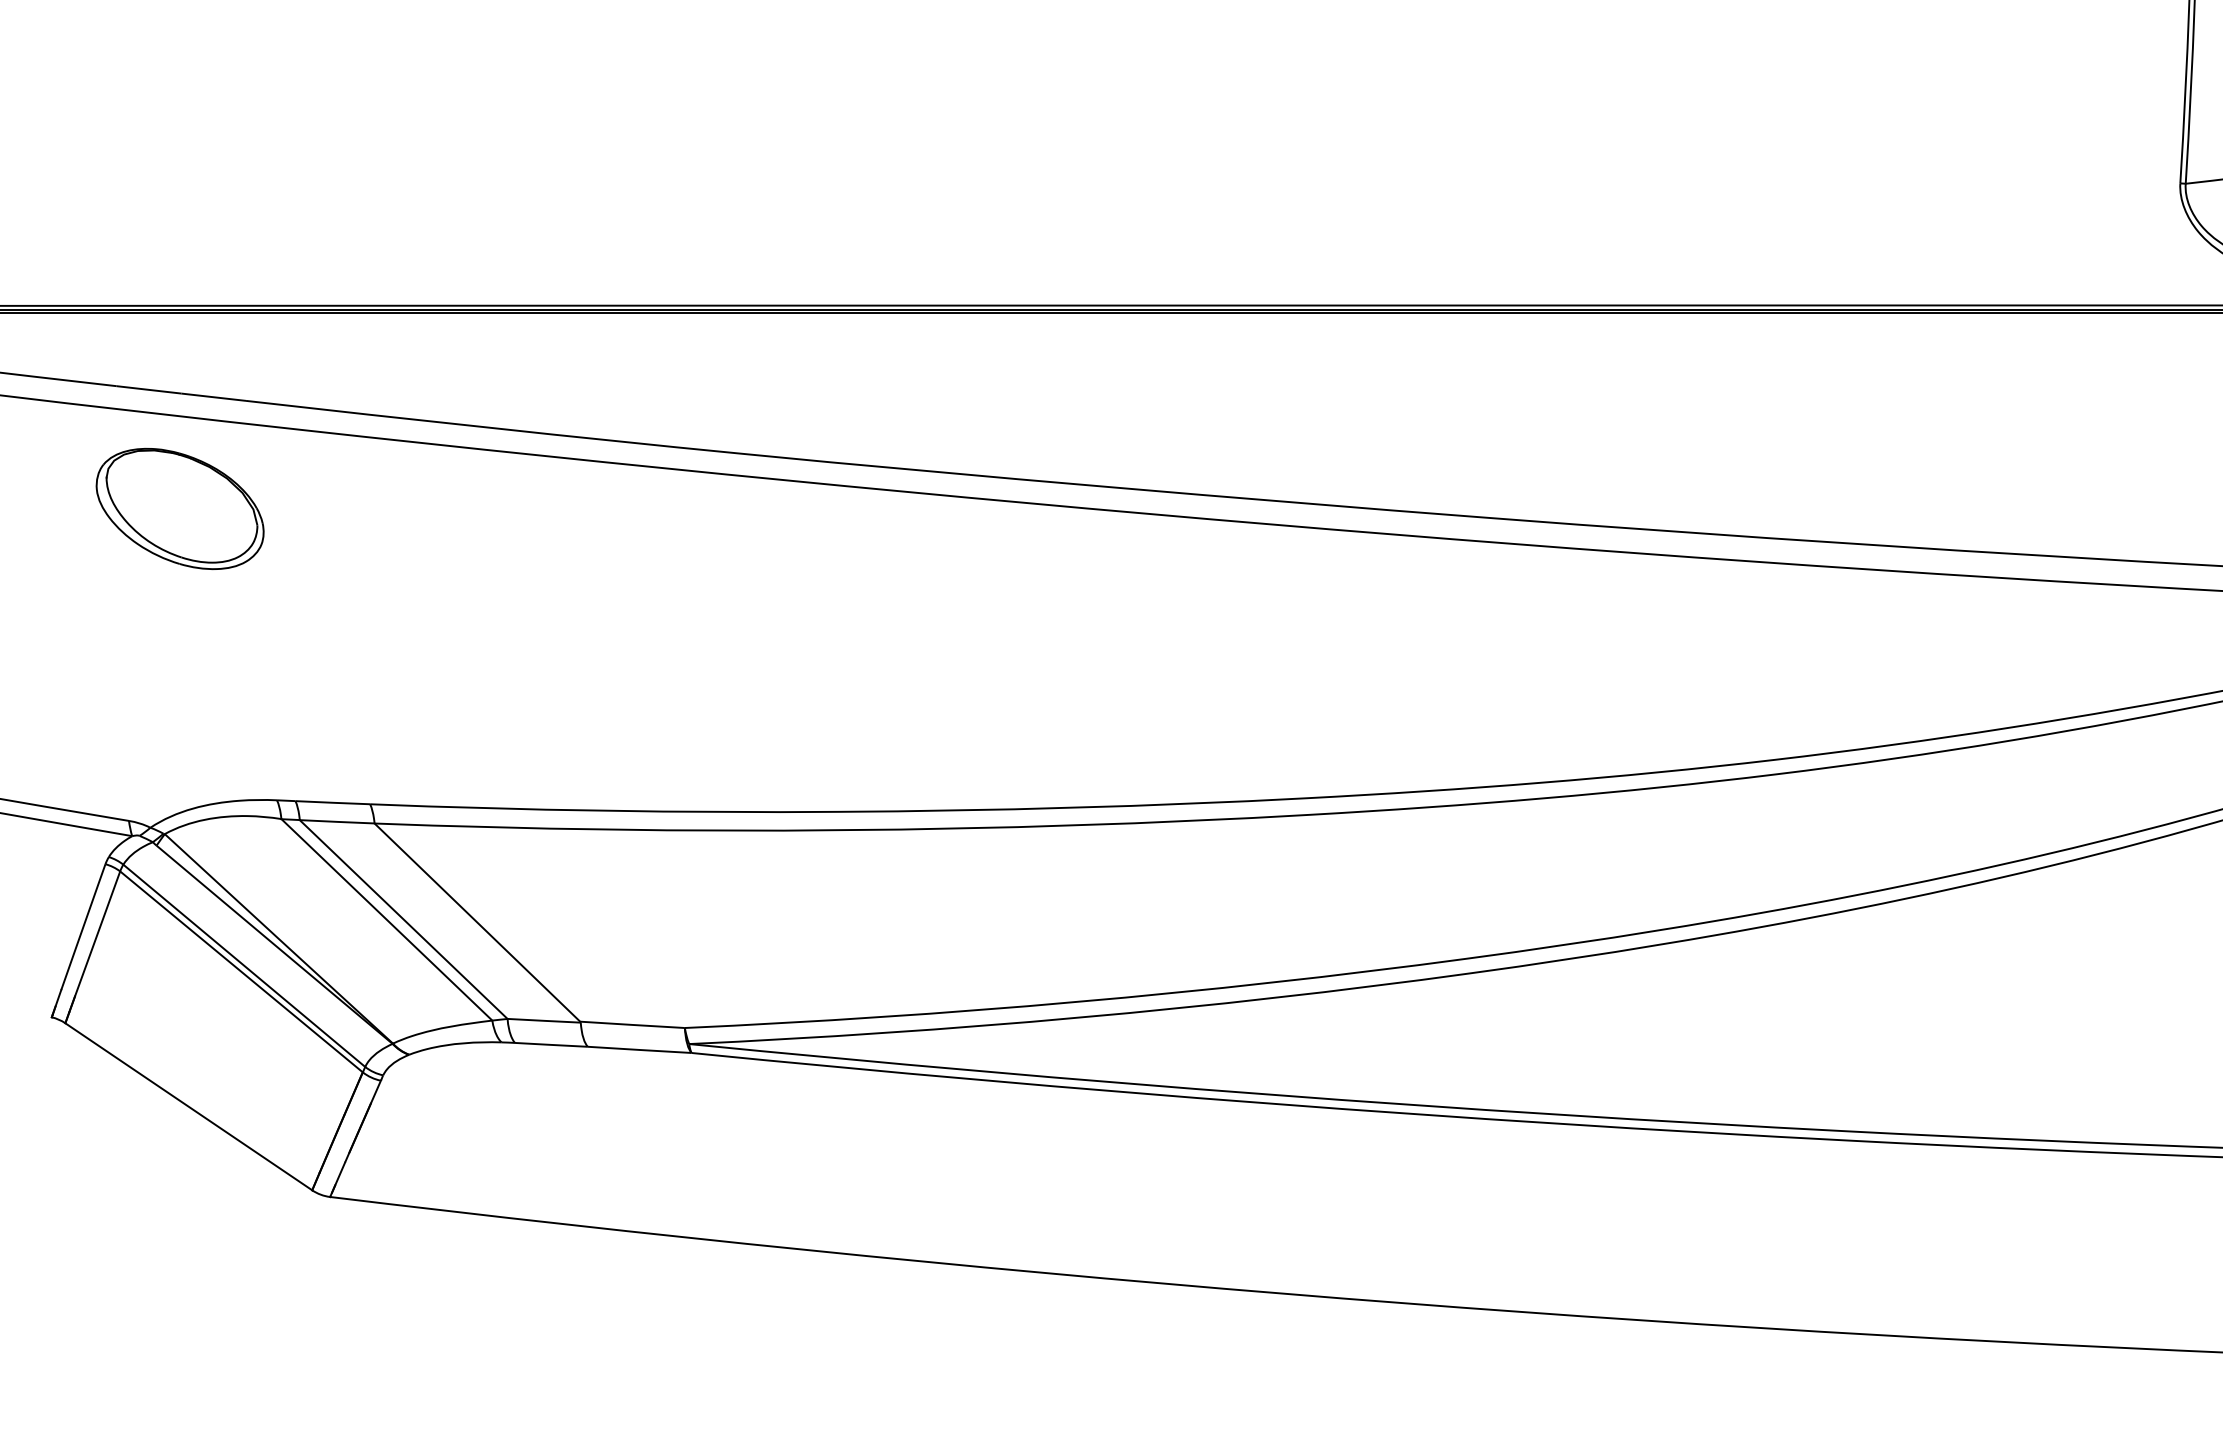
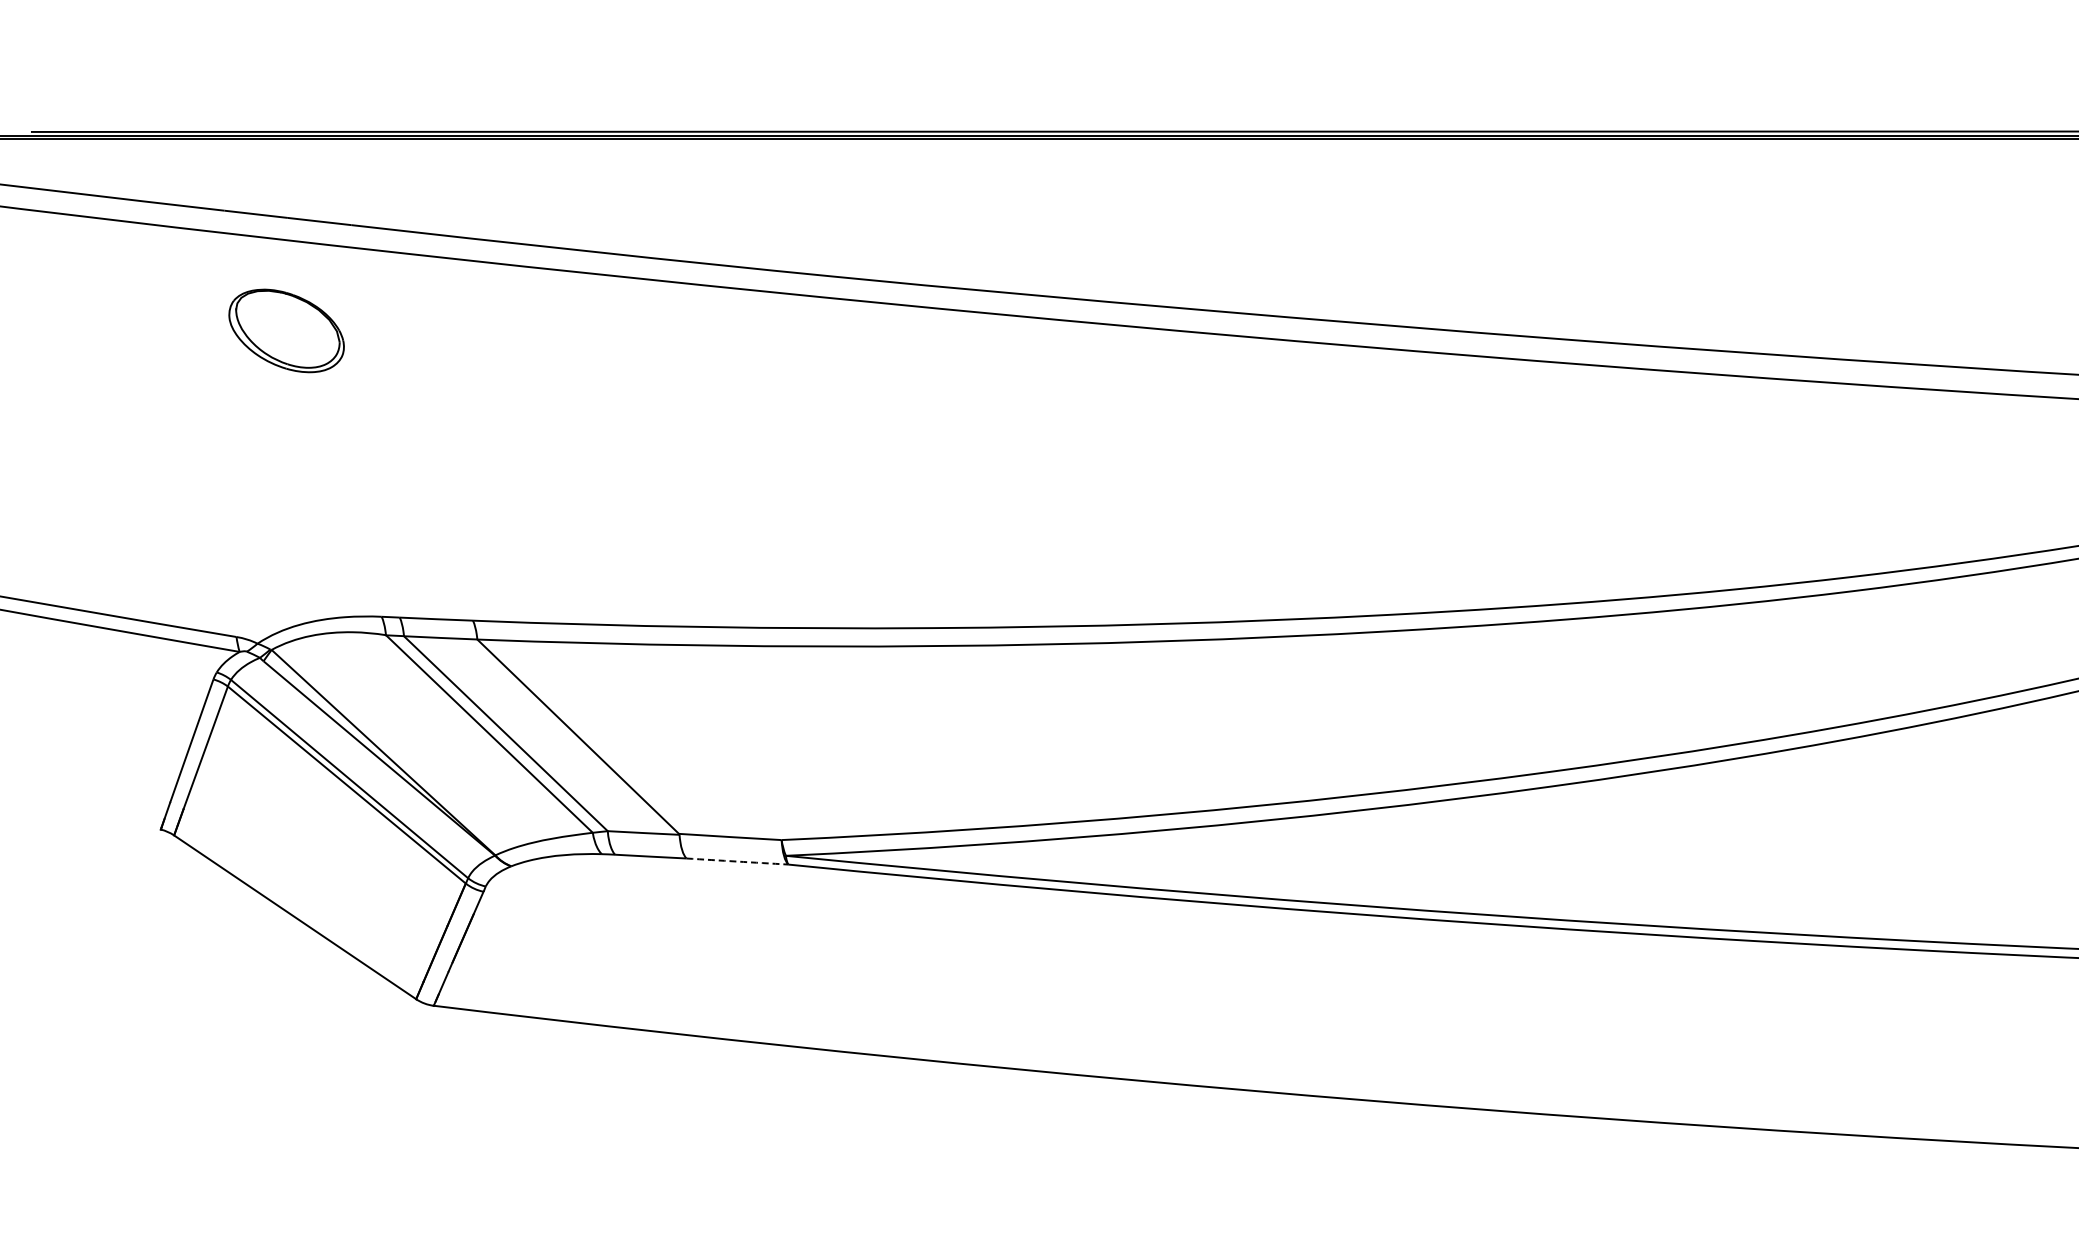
part: (179, 508) -> (286, 330), size x0.7
arc: (639, 1049) -> (737, 861), solid -> dashed

